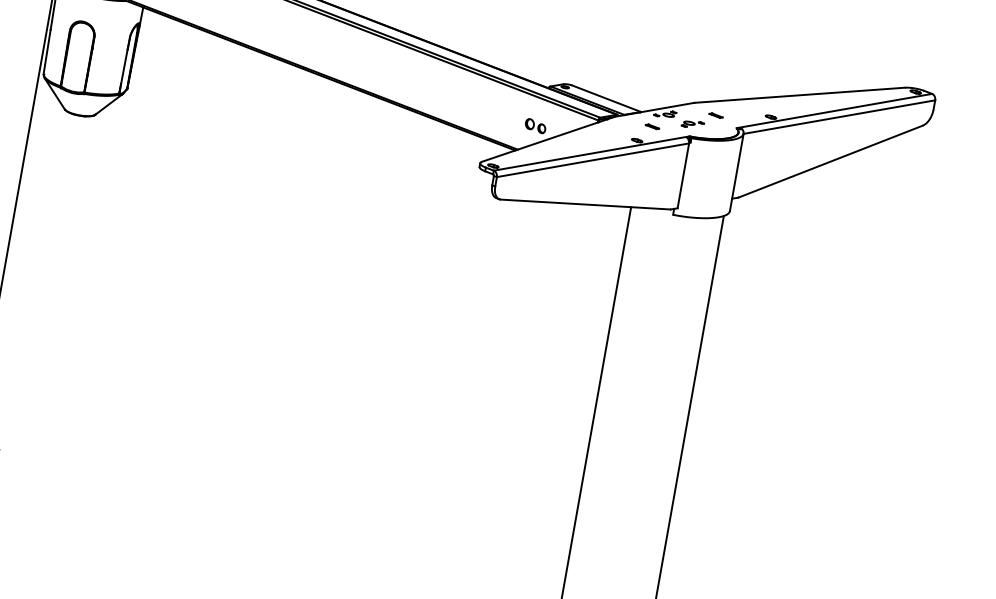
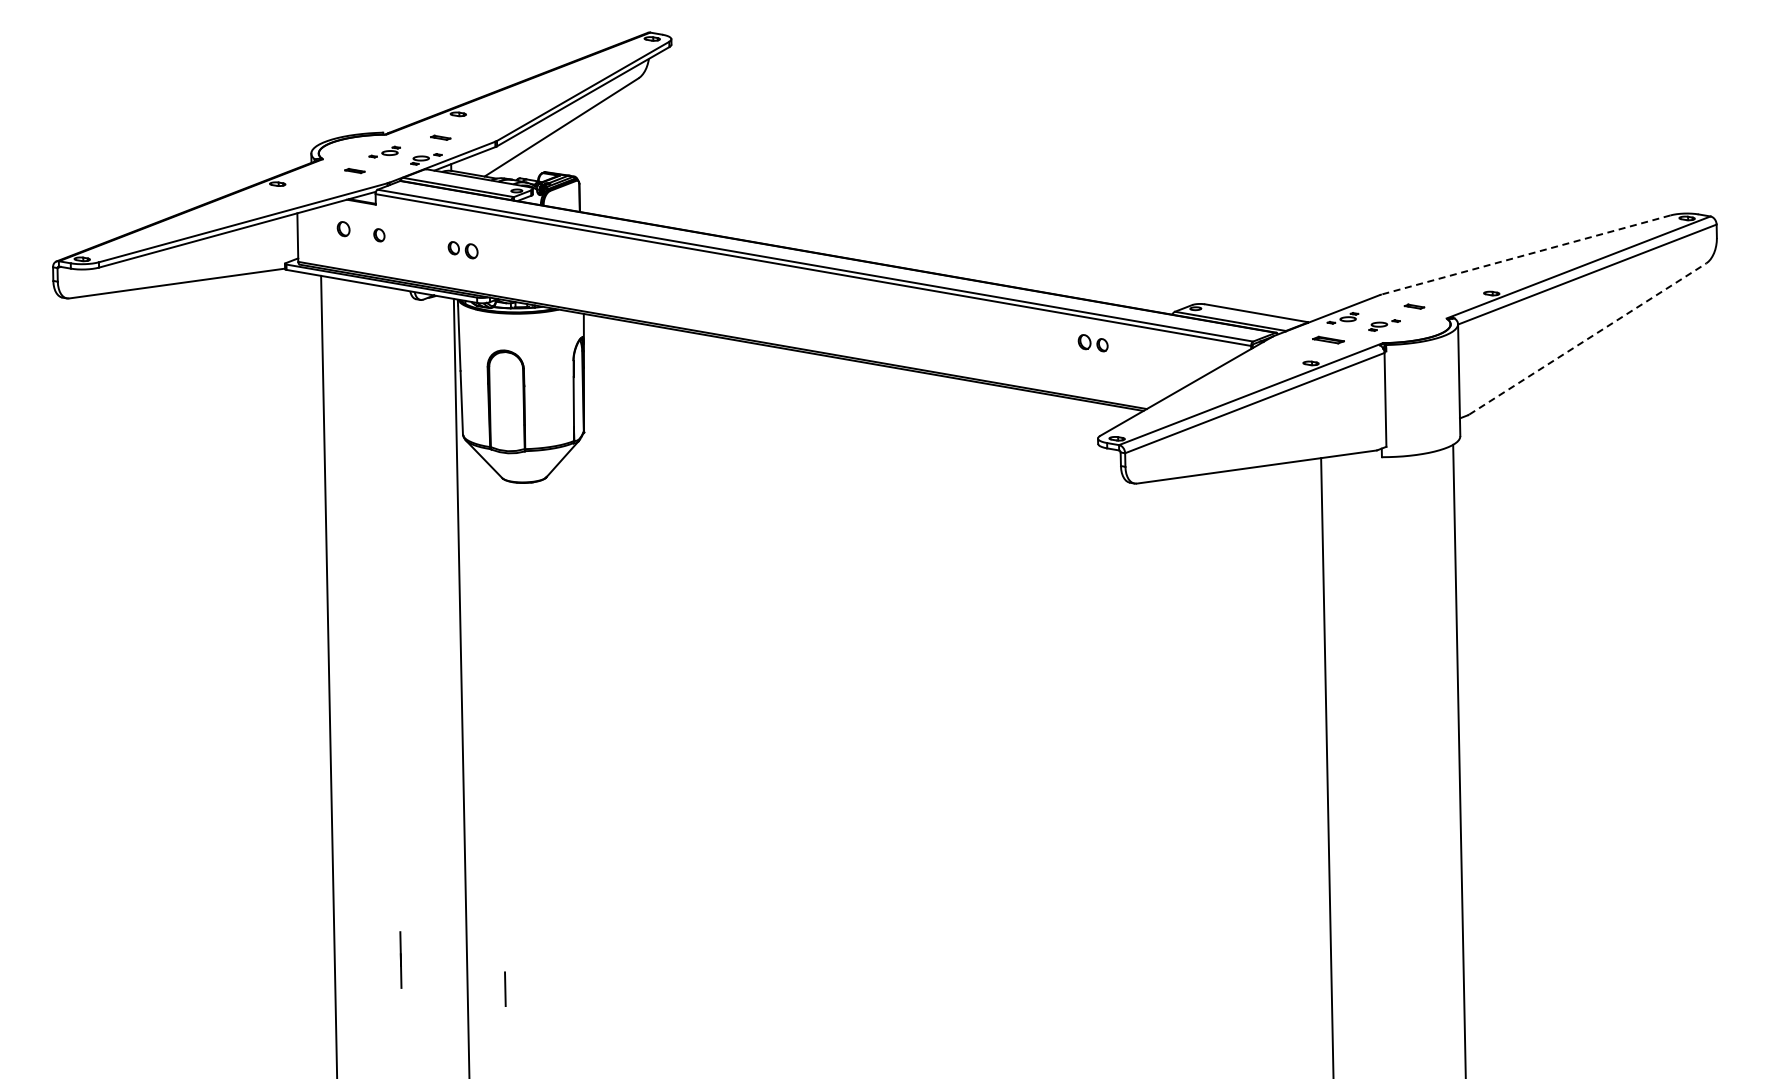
line: (800, 95) -> (1526, 254), solid -> dashed
part: (535, 126) -> (1092, 343), moved
part: (652, 126) -> (1328, 339), size x1.6
line: (830, 161) -> (1587, 339), solid -> dashed

